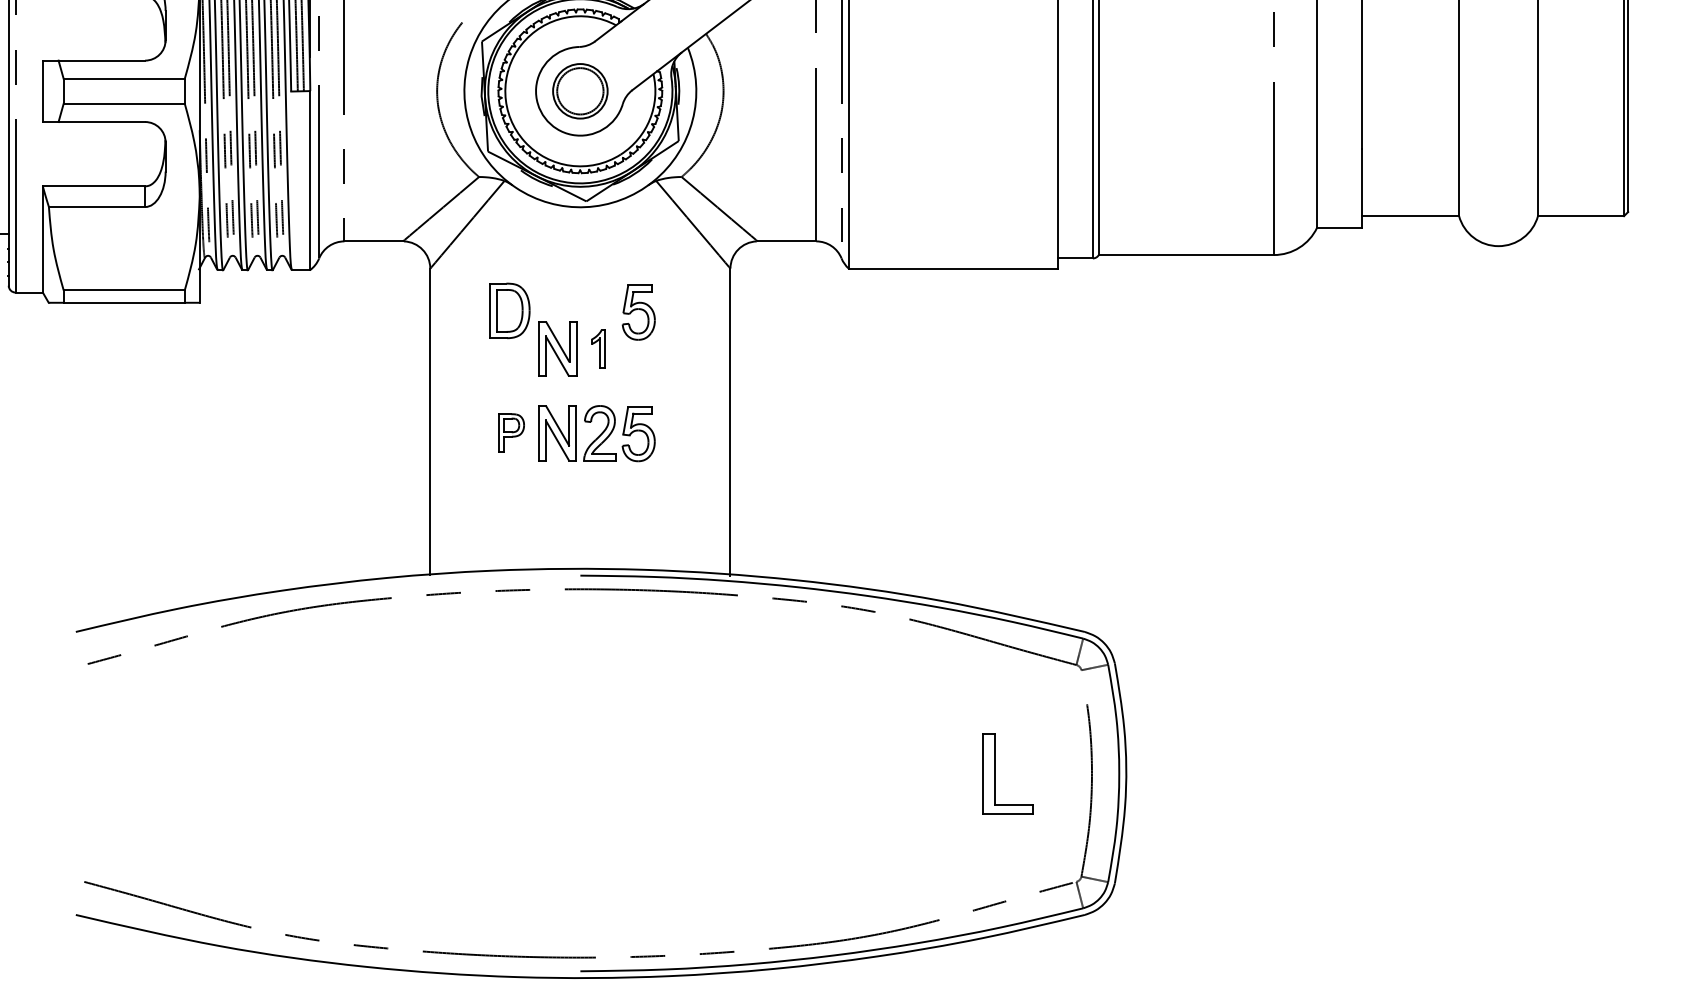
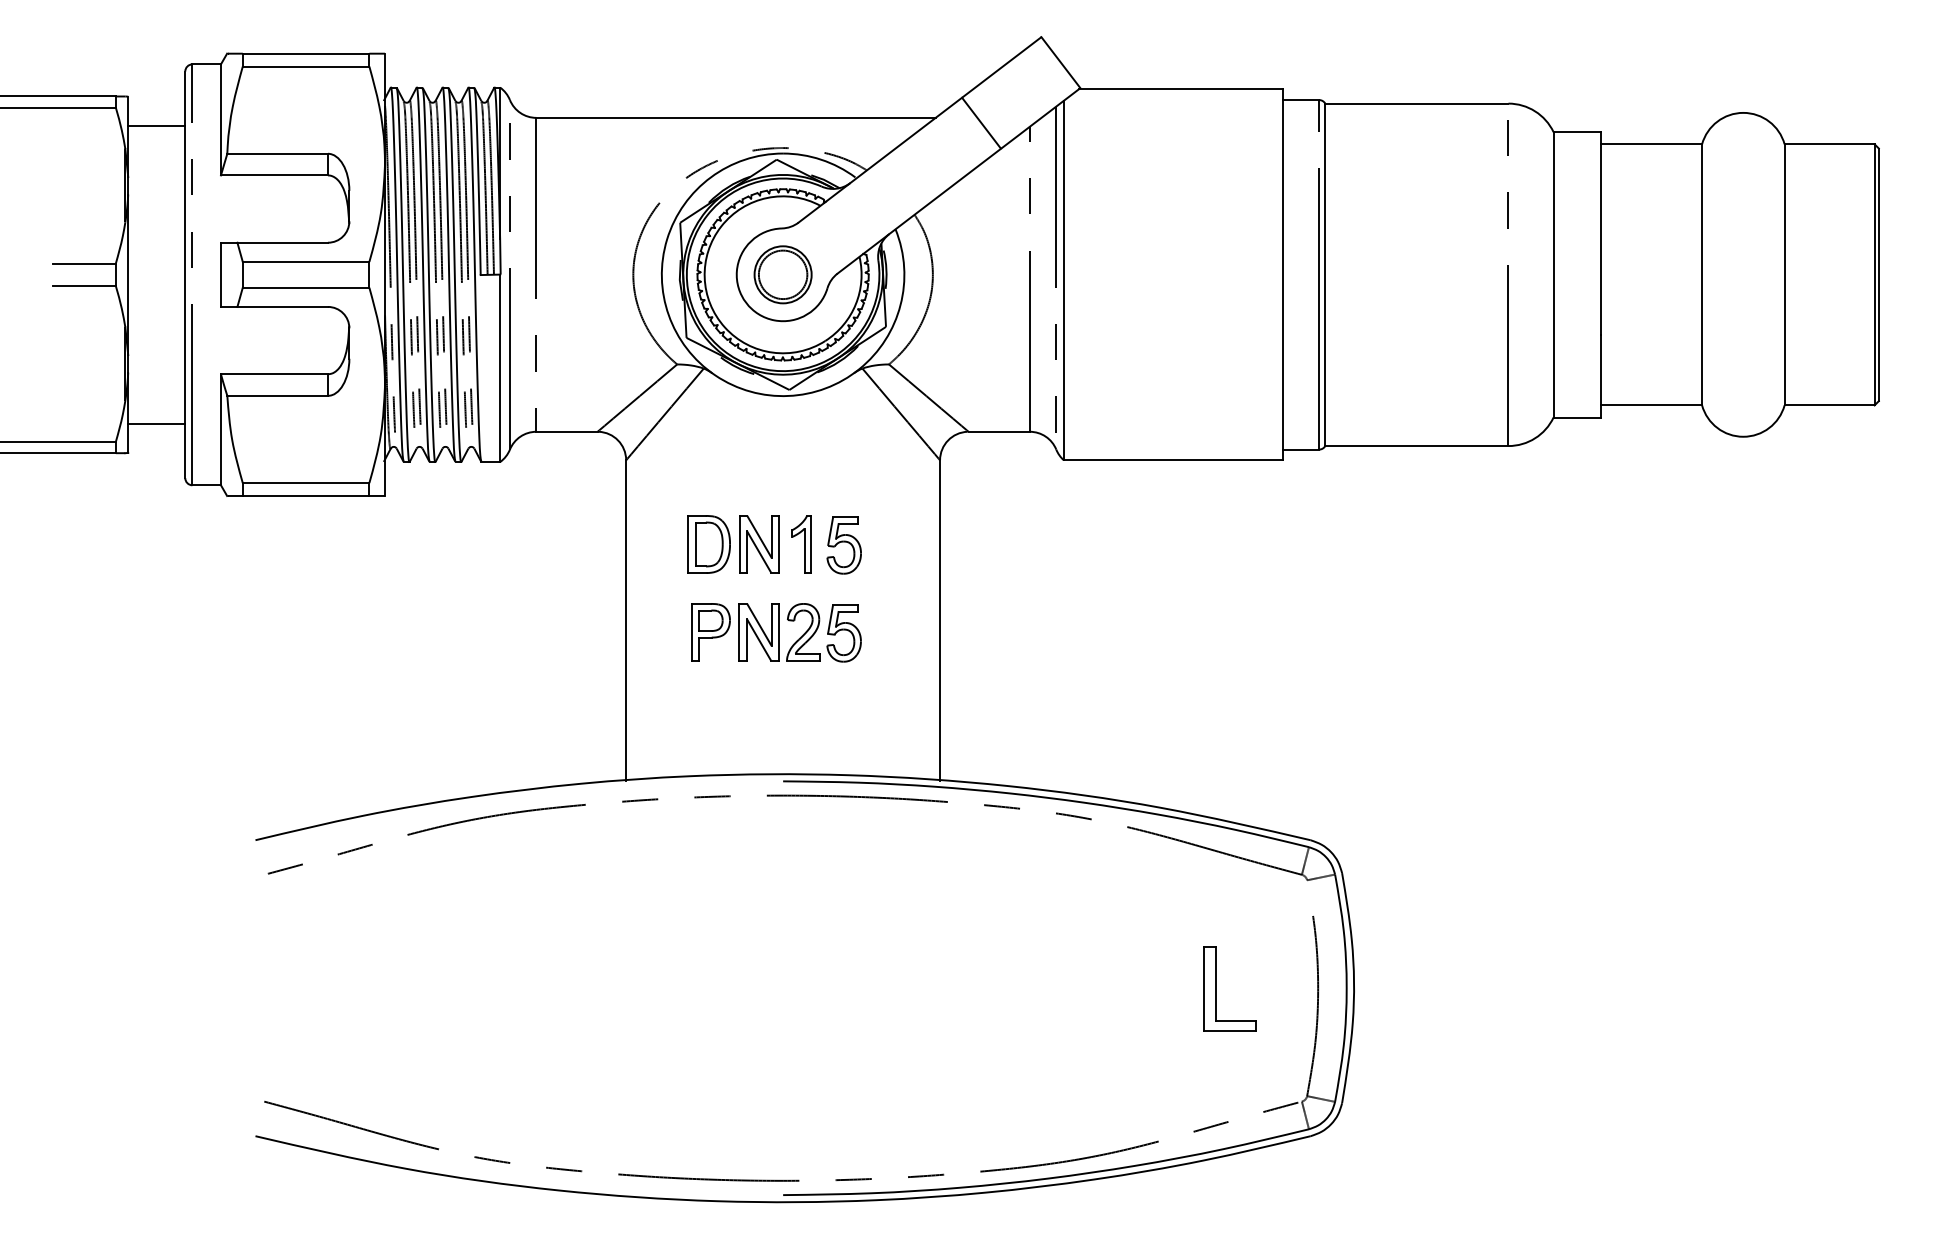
part: (509, 310) -> (708, 544), moved
part: (638, 312) -> (843, 545), moved
part: (597, 349) -> (801, 544), size x1.43
part: (510, 433) -> (710, 632), size x1.43

